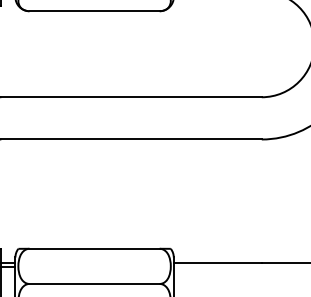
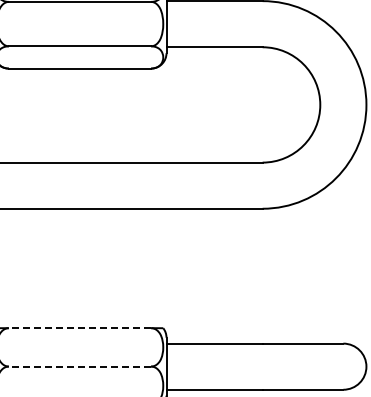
line: (94, 249) -> (79, 328), solid -> dashed
line: (94, 283) -> (79, 366), solid -> dashed

